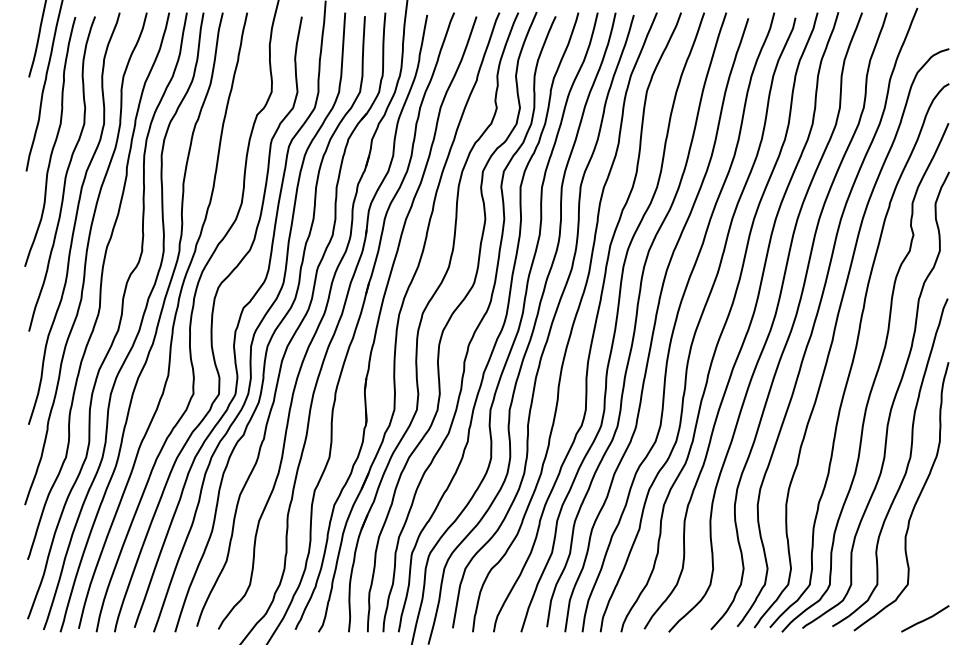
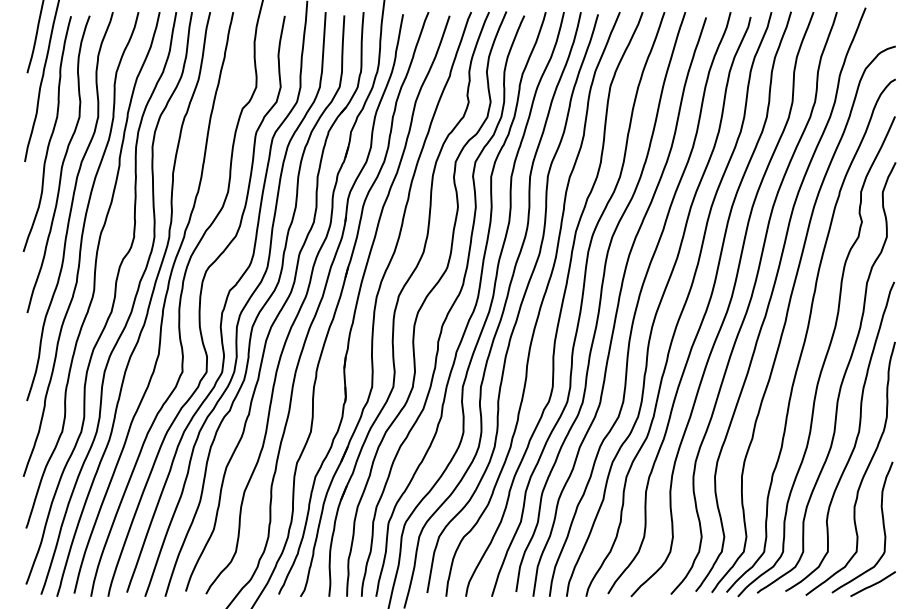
curve: (935, 556) -> (882, 525), added

